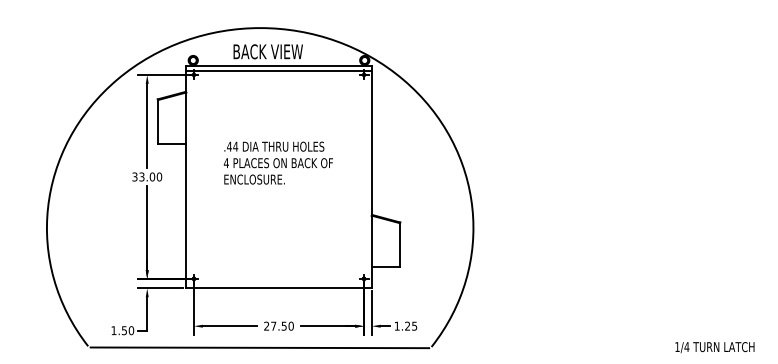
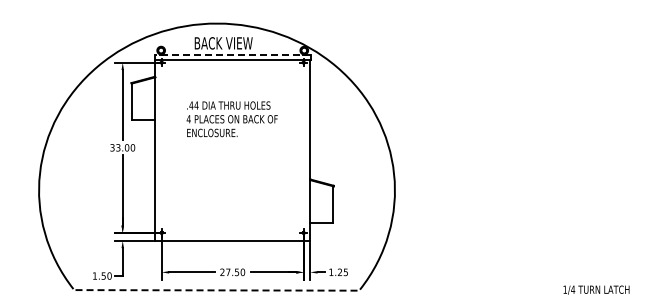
line: (278, 65) -> (232, 54), solid -> dashed
text: (277, 163) -> (231, 119), moved
line: (260, 347) -> (217, 290), solid -> dashed

